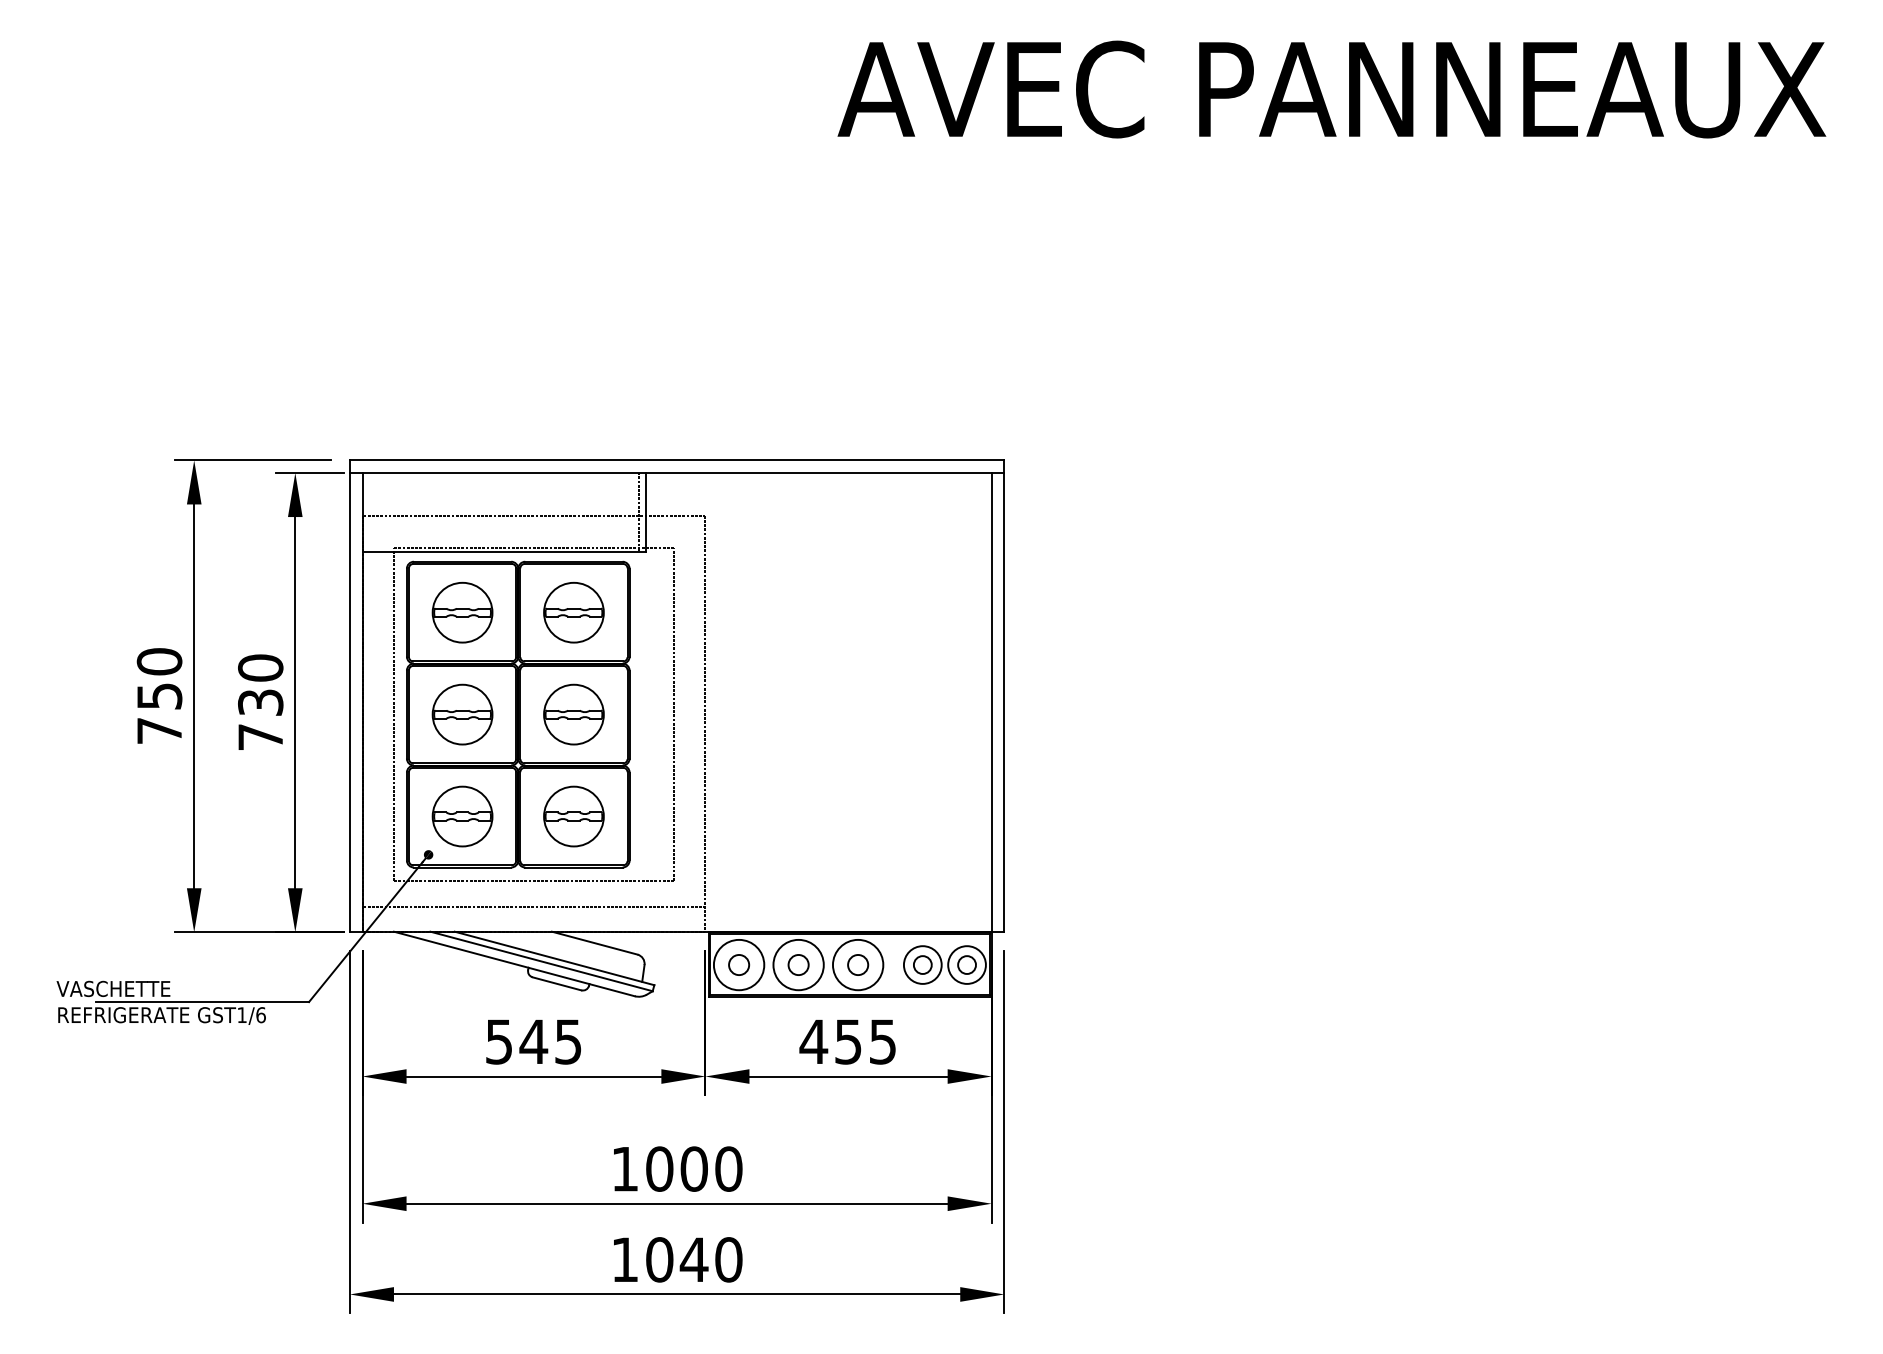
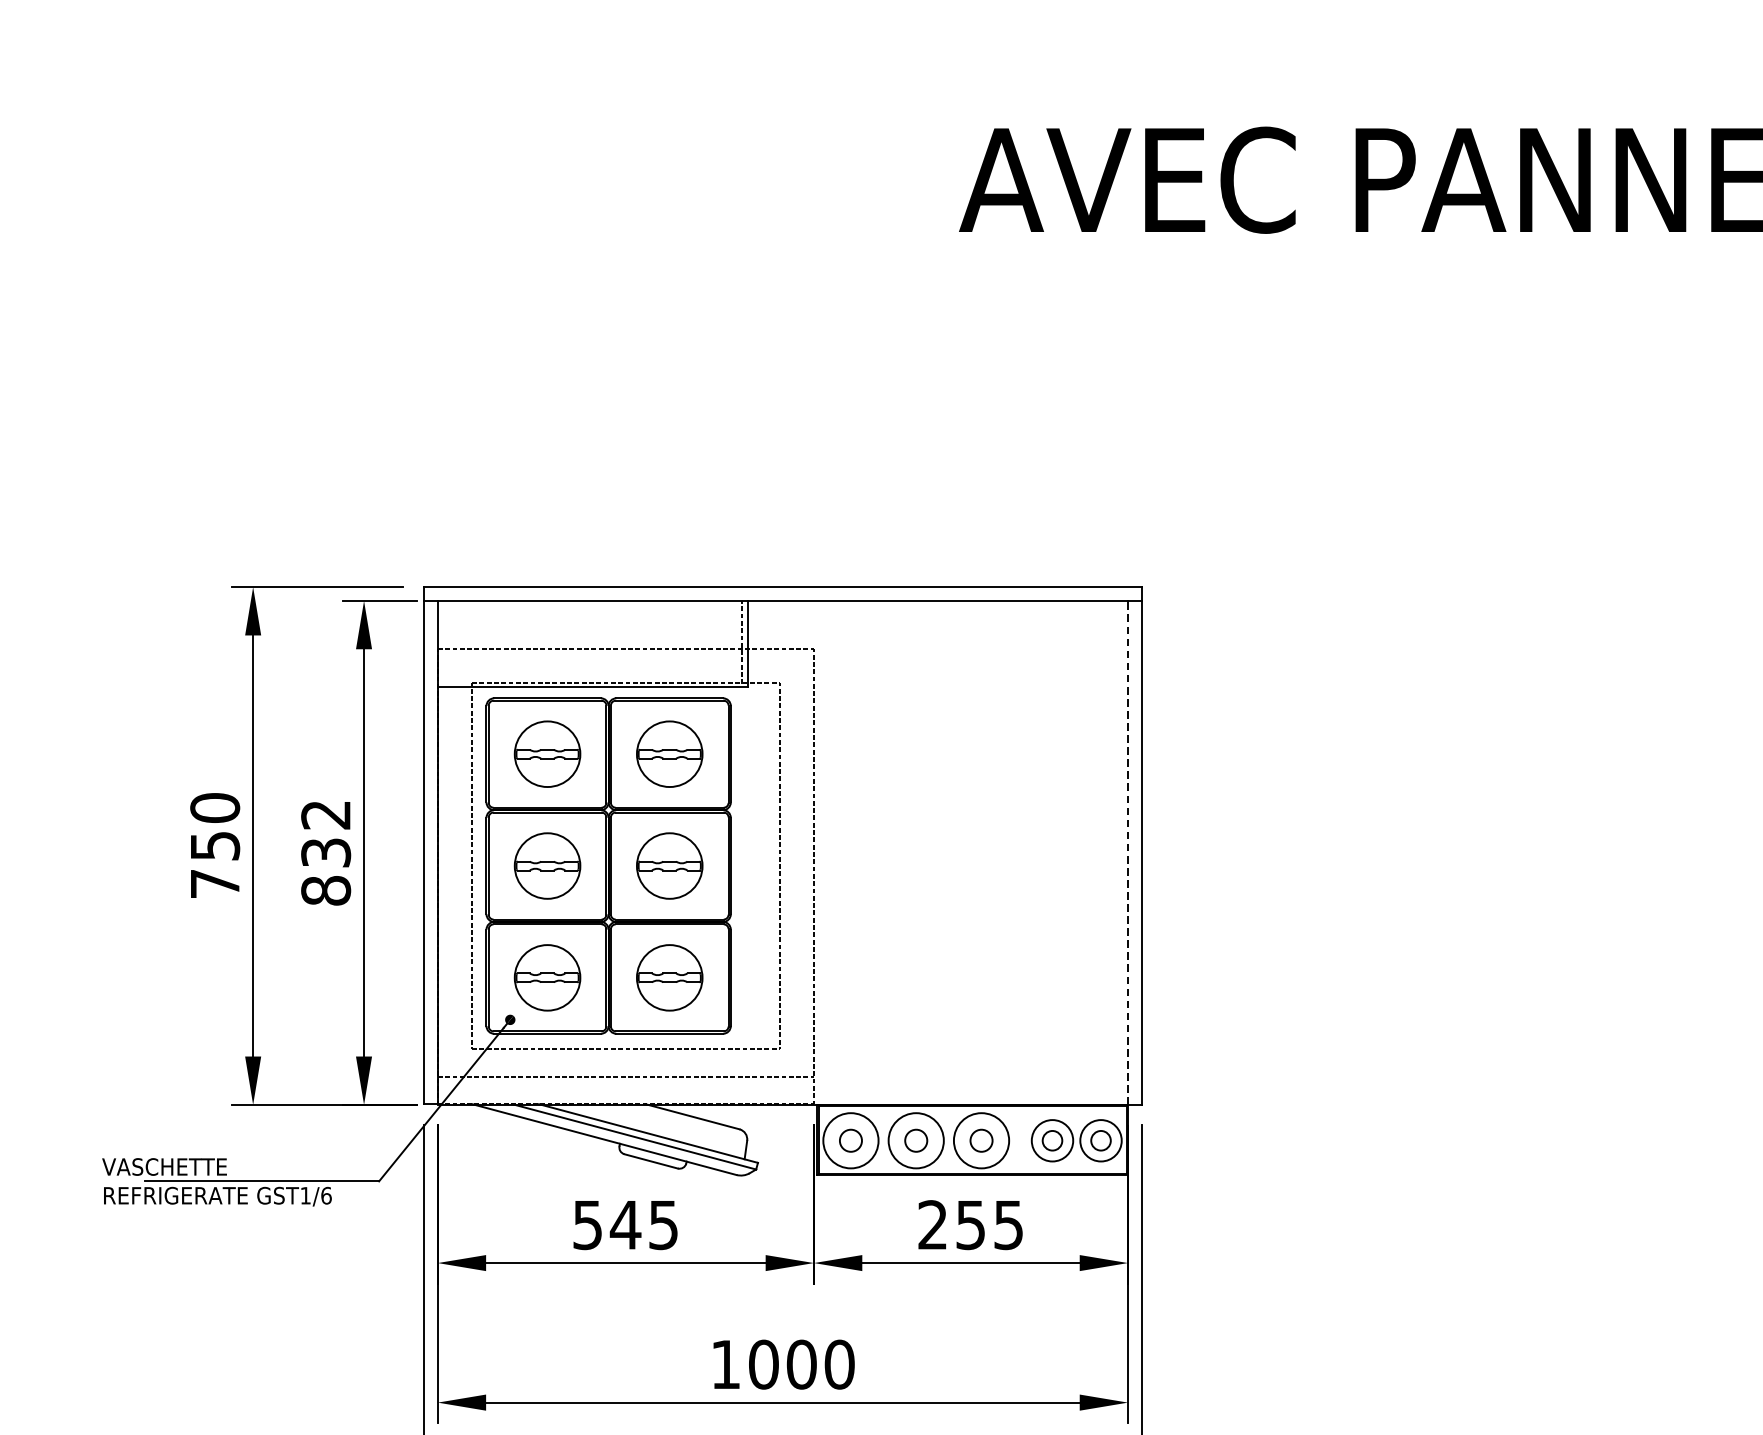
text: (260, 702) -> (325, 852), 730 -> 832
line: (991, 702) -> (1127, 852), solid -> dashed
text: (813, 1041) -> (932, 1224), 455 -> 255

